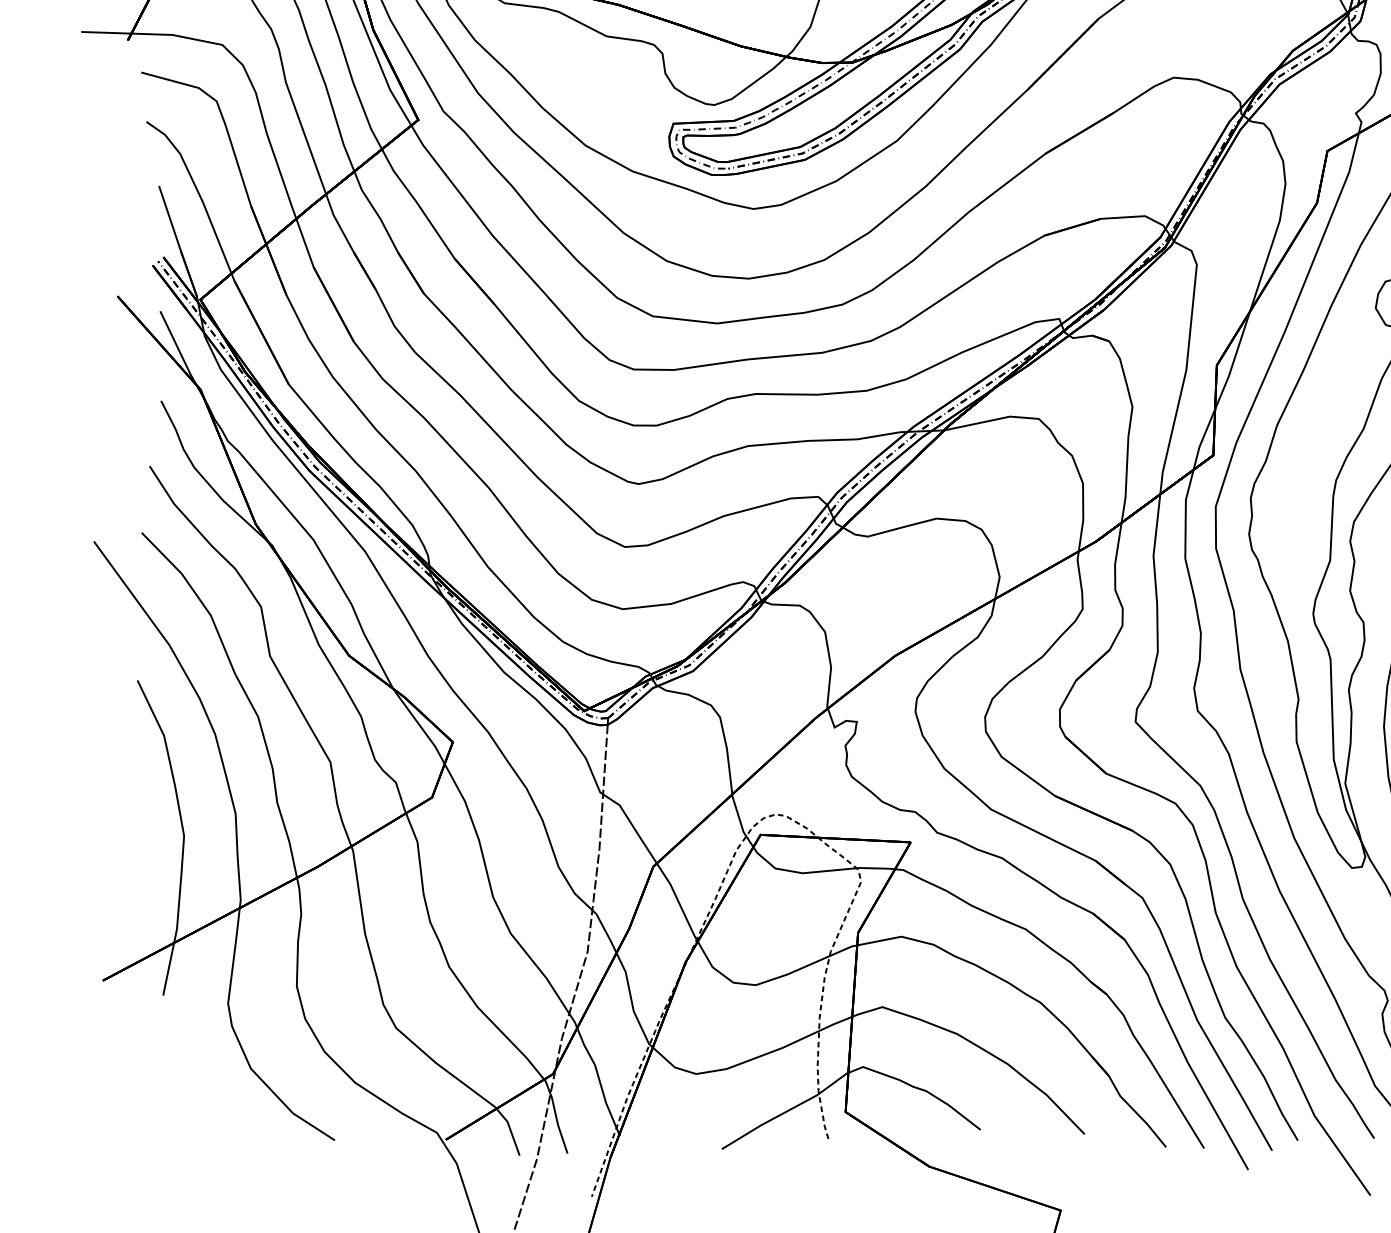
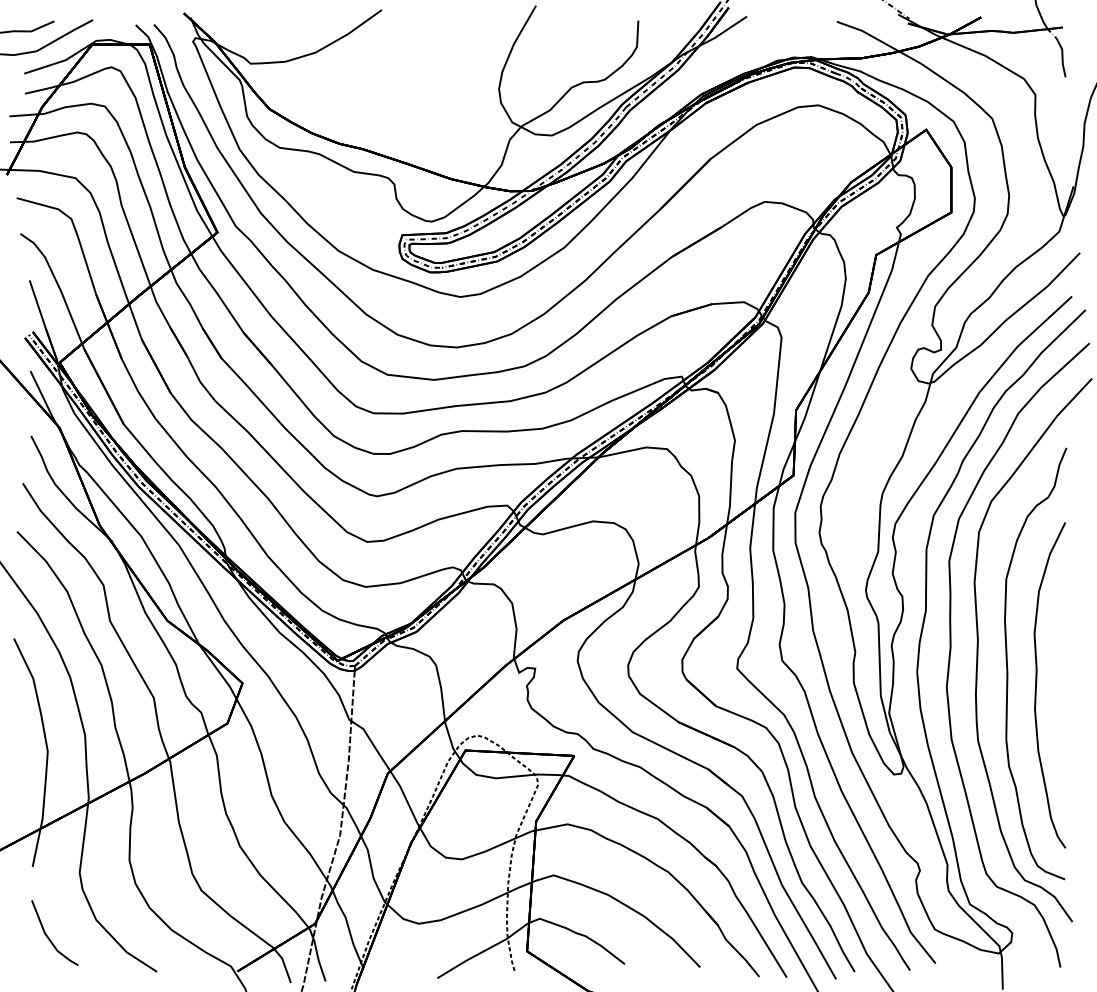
line: (186, 1092) -> (49, 937), added

